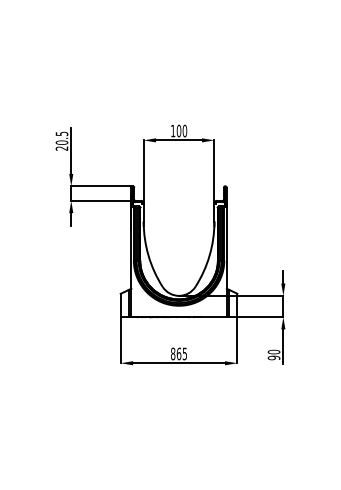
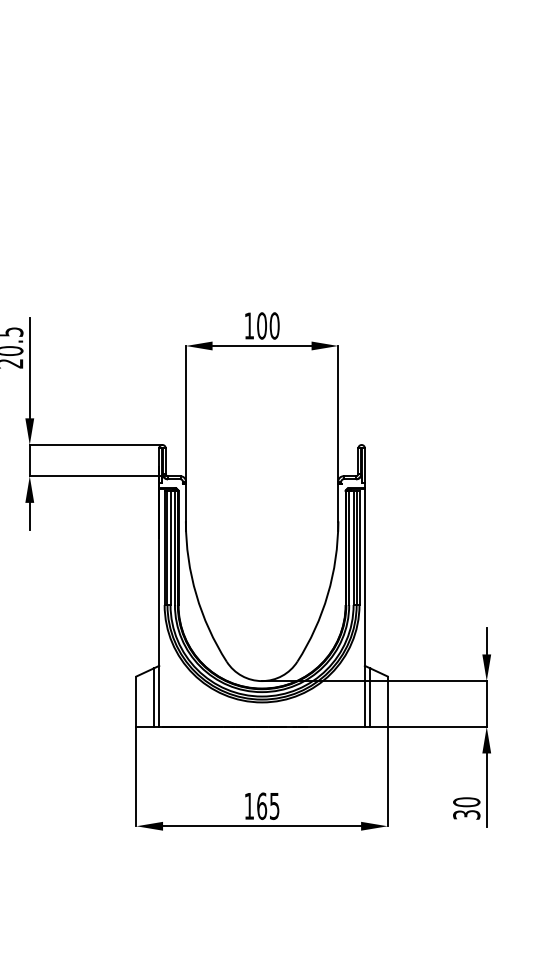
text: (173, 353) -> (250, 805), 865 -> 165
text: (274, 357) -> (467, 813), 90 -> 30

